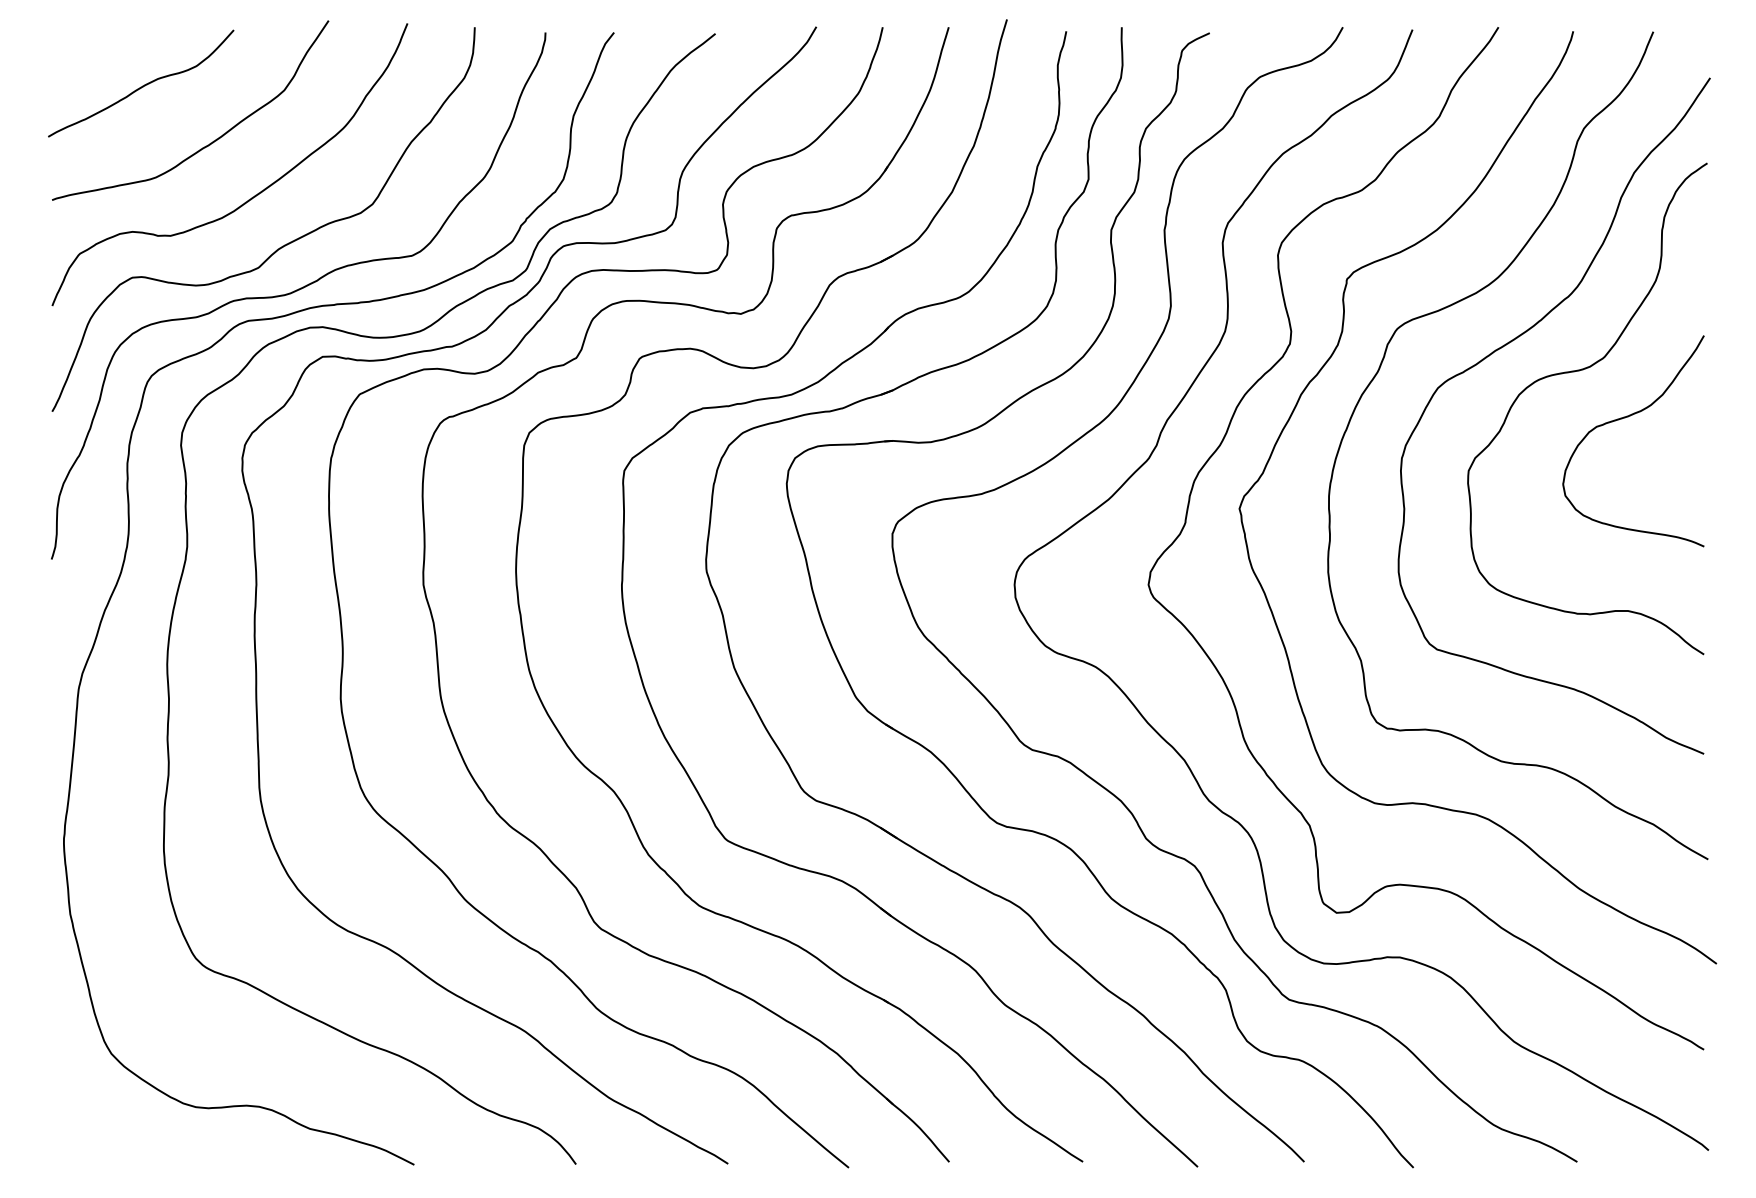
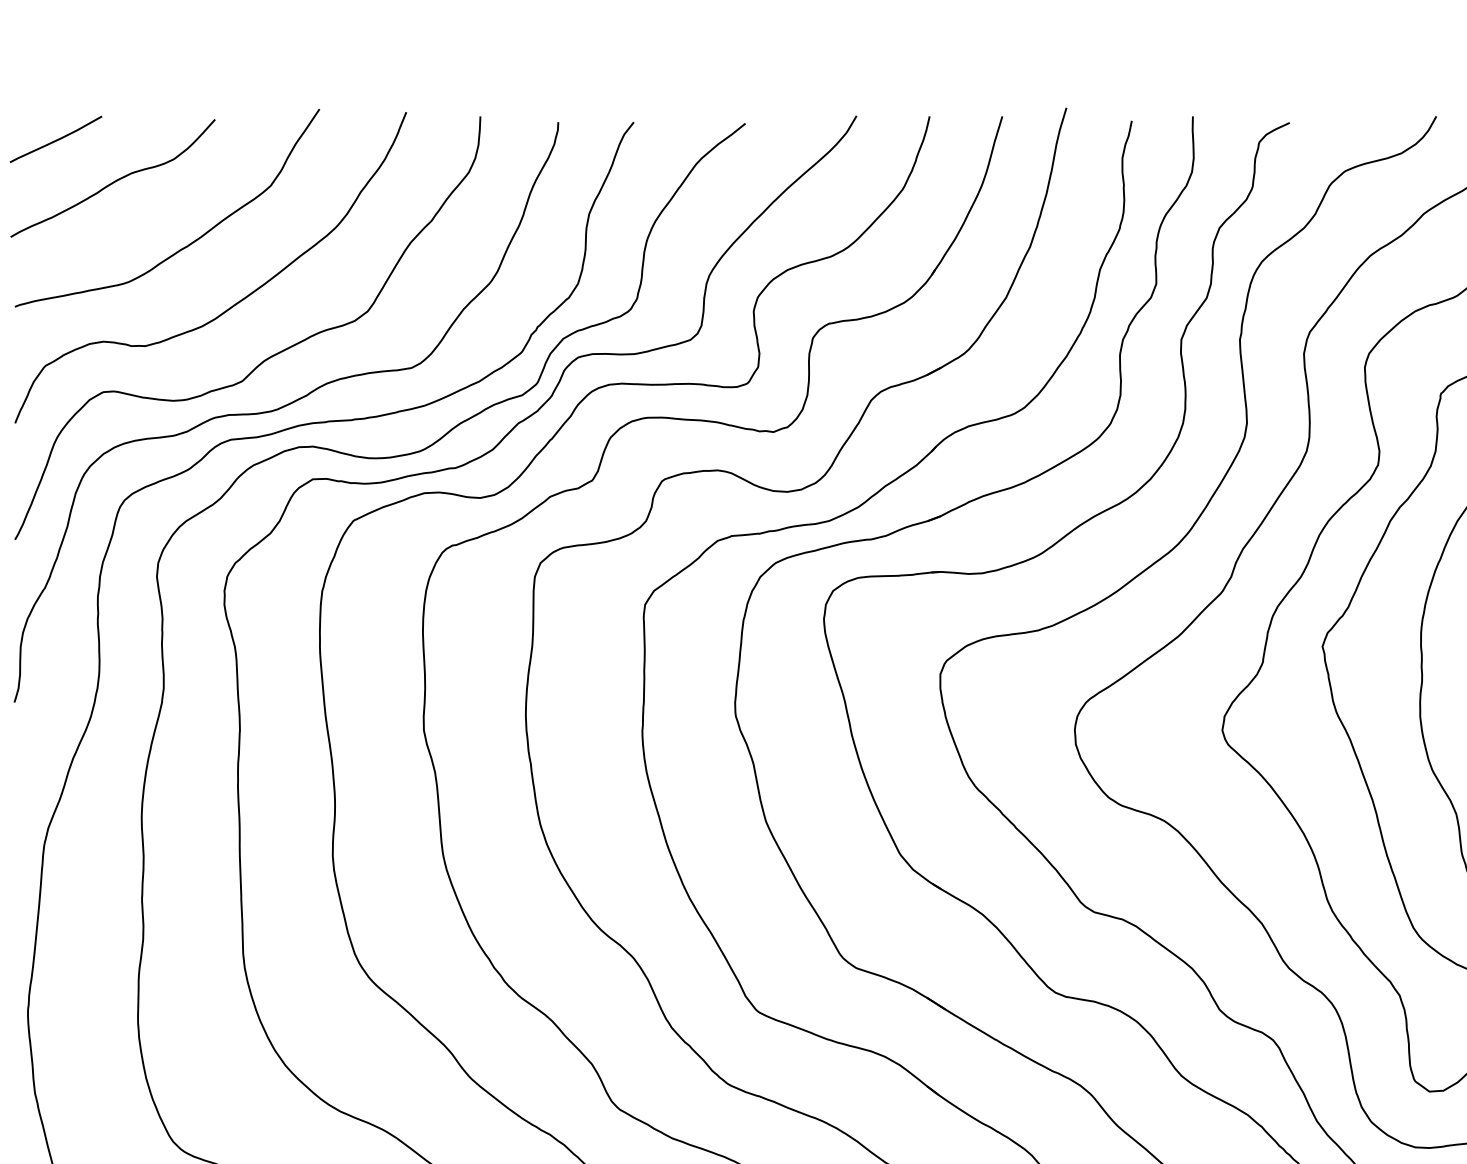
curve: (90, 47) -> (57, 138), added

